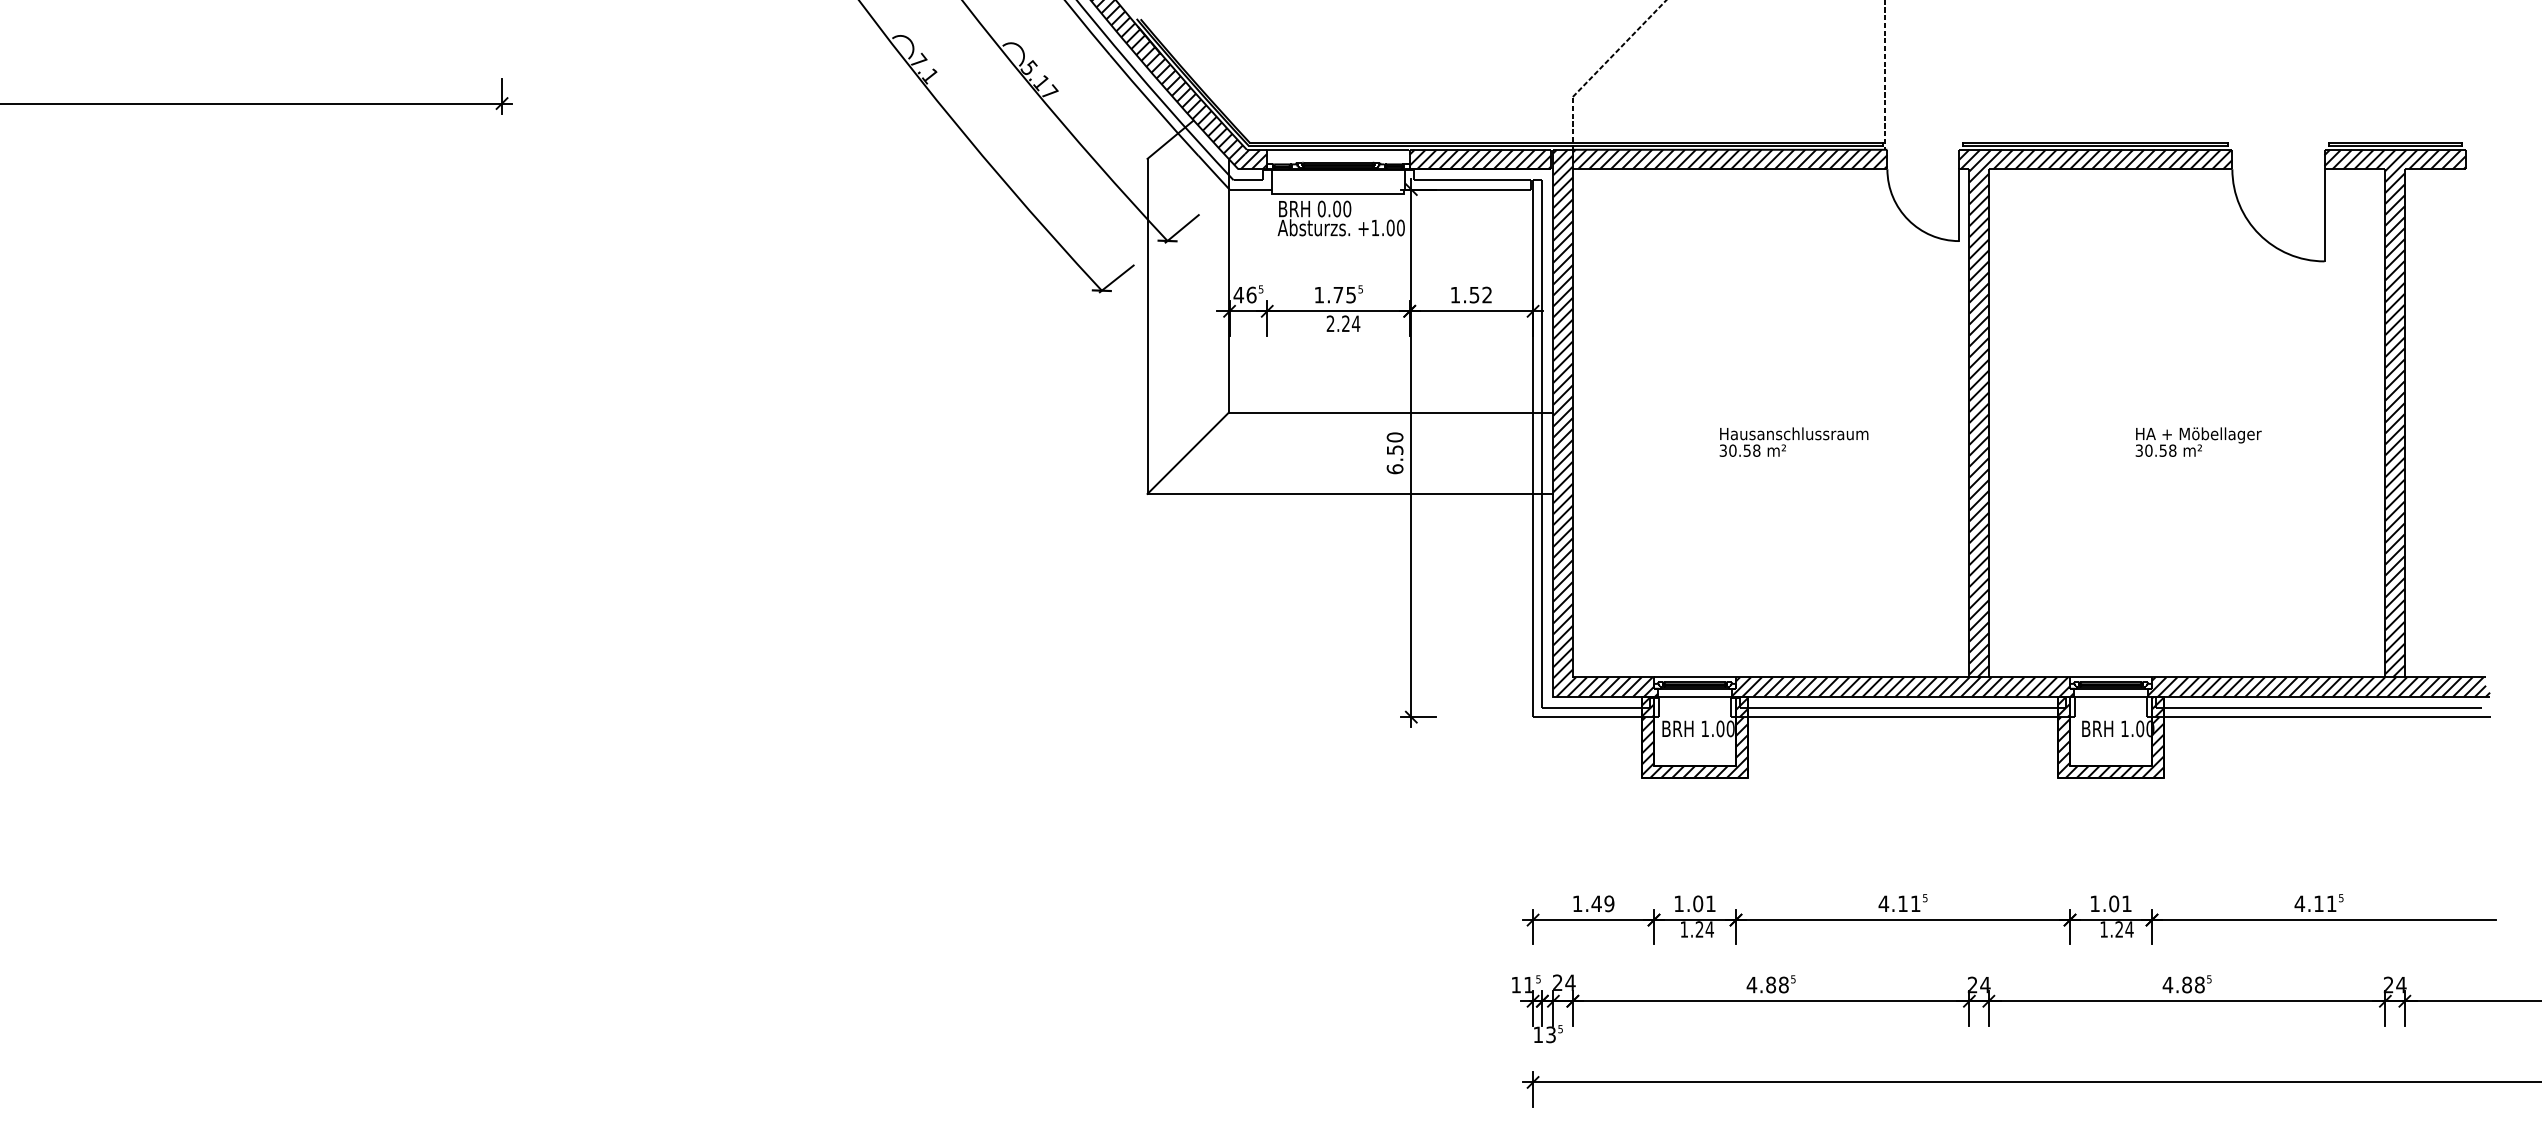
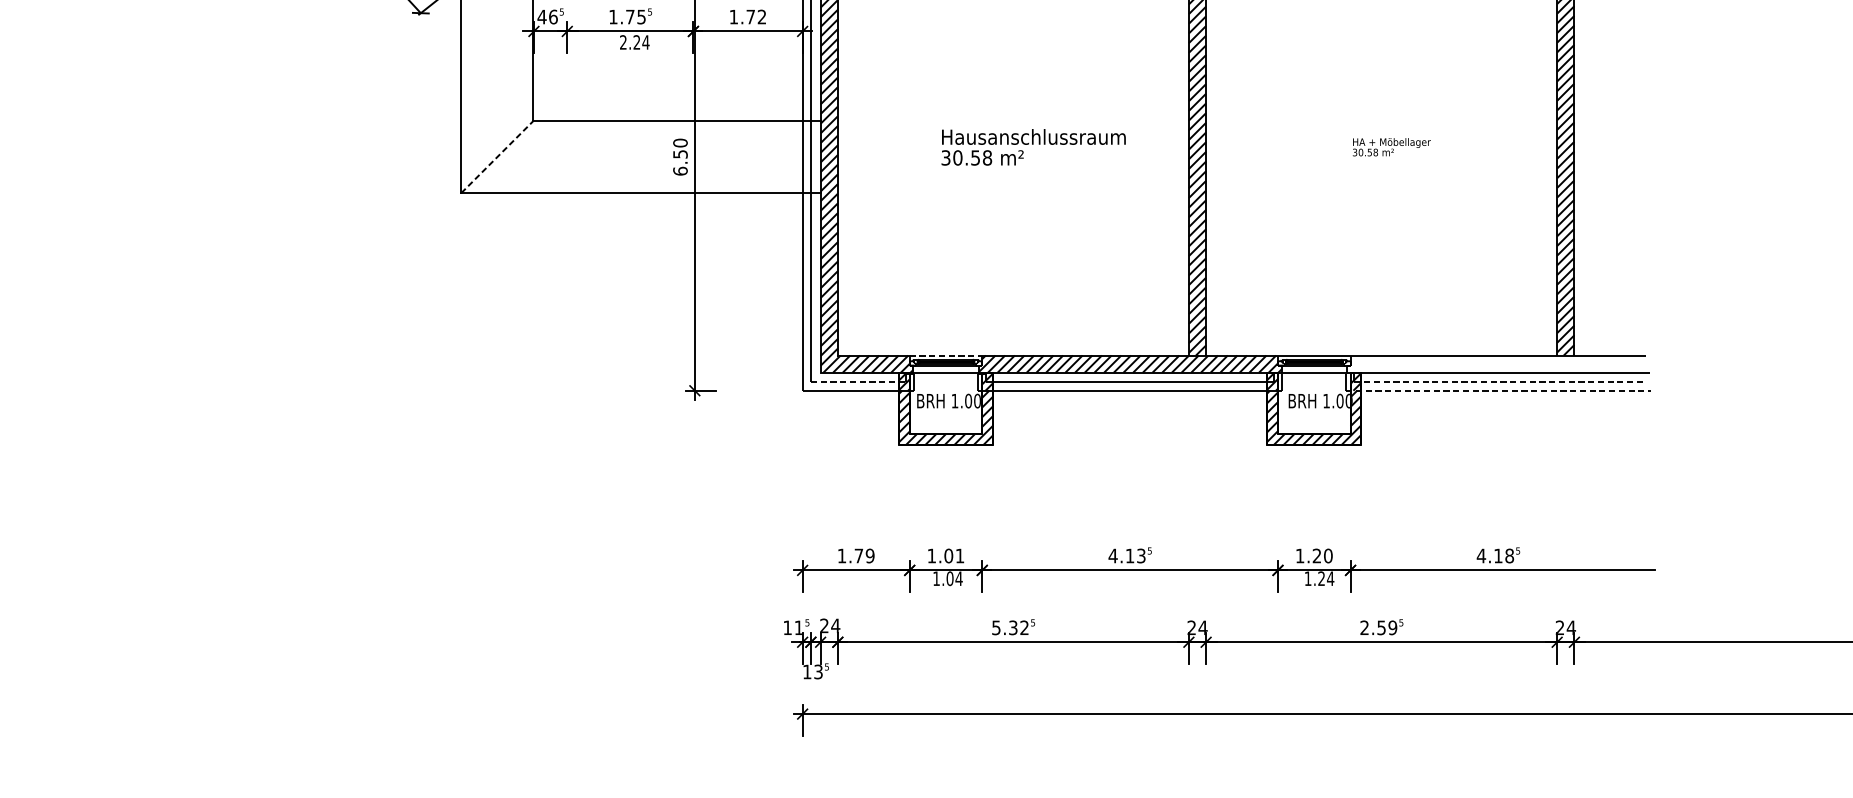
text: (1474, 295) -> (750, 17), 1.52 -> 1.72
part: (1793, 441) -> (1033, 146), size x1.4
part: (2198, 441) -> (1391, 146), size x0.7
line: (1188, 453) -> (497, 157), solid -> dashed
line: (1695, 677) -> (946, 355), solid -> dashed
hatch: (2318, 686) -> (1497, 363), removed
line: (1596, 707) -> (858, 382), solid -> dashed
line: (2319, 707) -> (1498, 382), solid -> dashed
line: (2319, 717) -> (1498, 391), solid -> dashed
text: (1596, 903) -> (858, 555), 1.49 -> 1.79
text: (1915, 903) -> (1141, 555), 4.11 -> 4.13
text: (2120, 903) -> (1322, 555), 1.01 -> 1.20
text: (2331, 903) -> (1509, 555), 4.11 -> 4.18
text: (1699, 929) -> (949, 578), 1.24 -> 1.04
text: (1767, 984) -> (1010, 627), 4.88 -> 5.32
text: (2183, 984) -> (1378, 627), 4.88 -> 2.59

